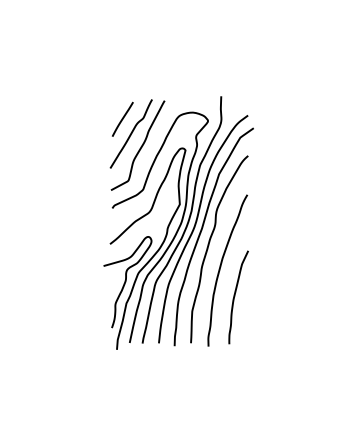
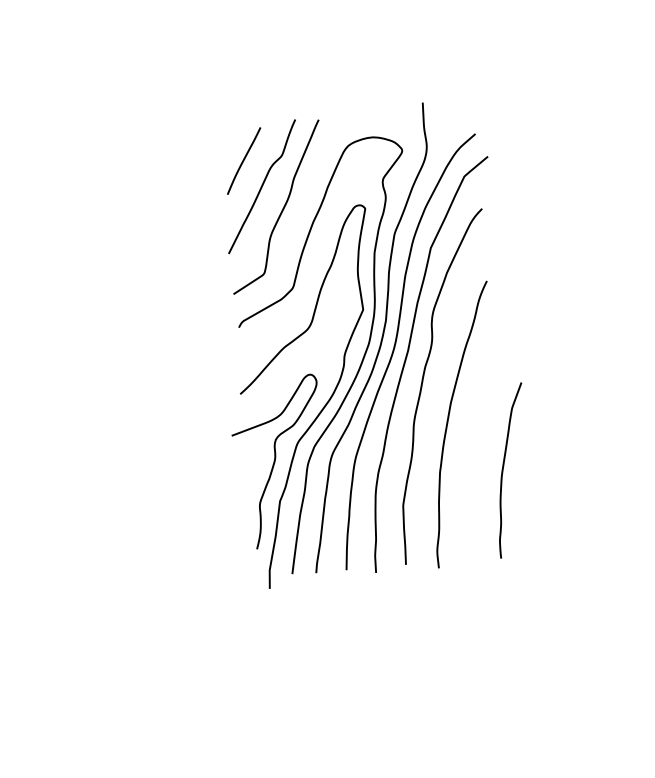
curve: (235, 296) -> (505, 469), moved

